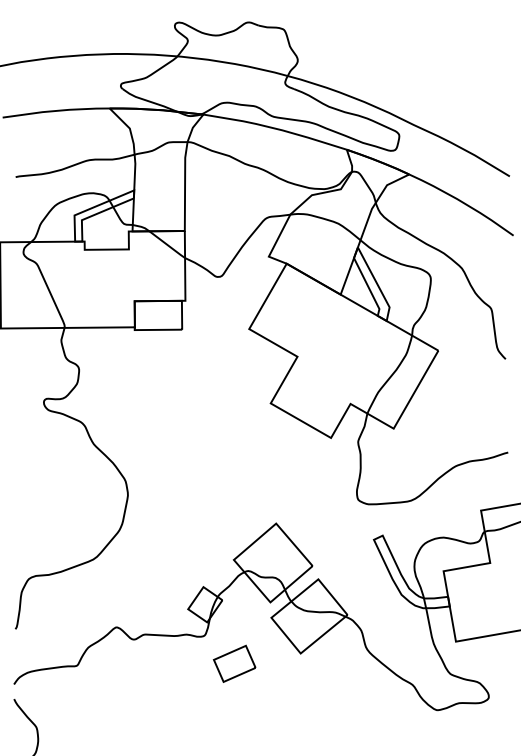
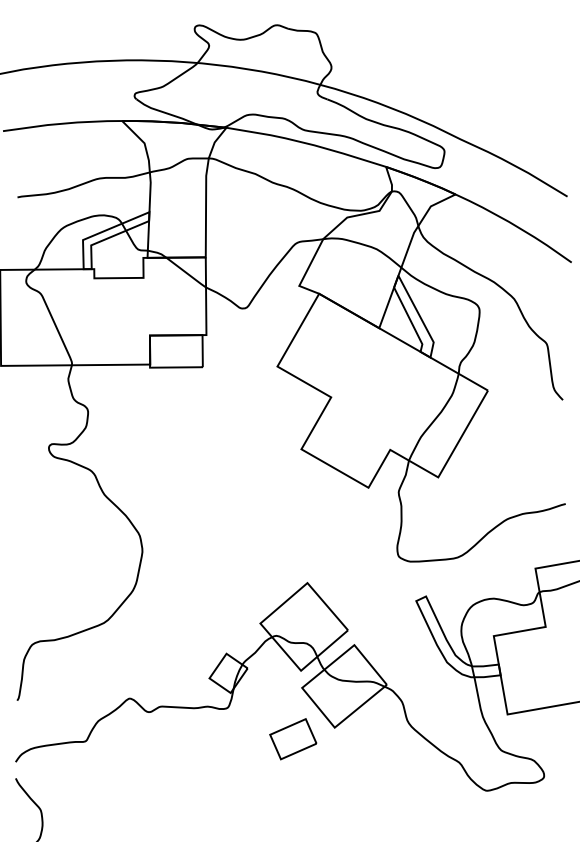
part: (234, 664) -> (293, 739), moved

